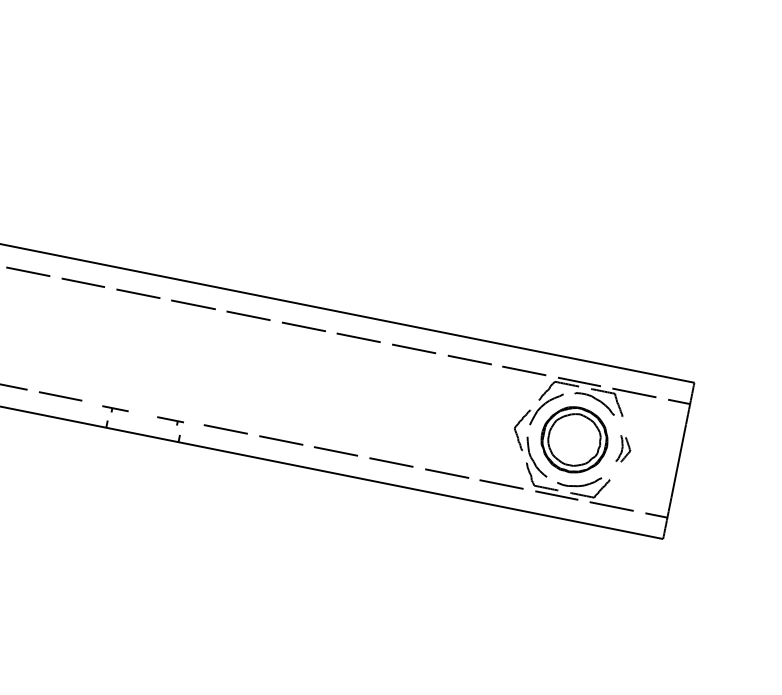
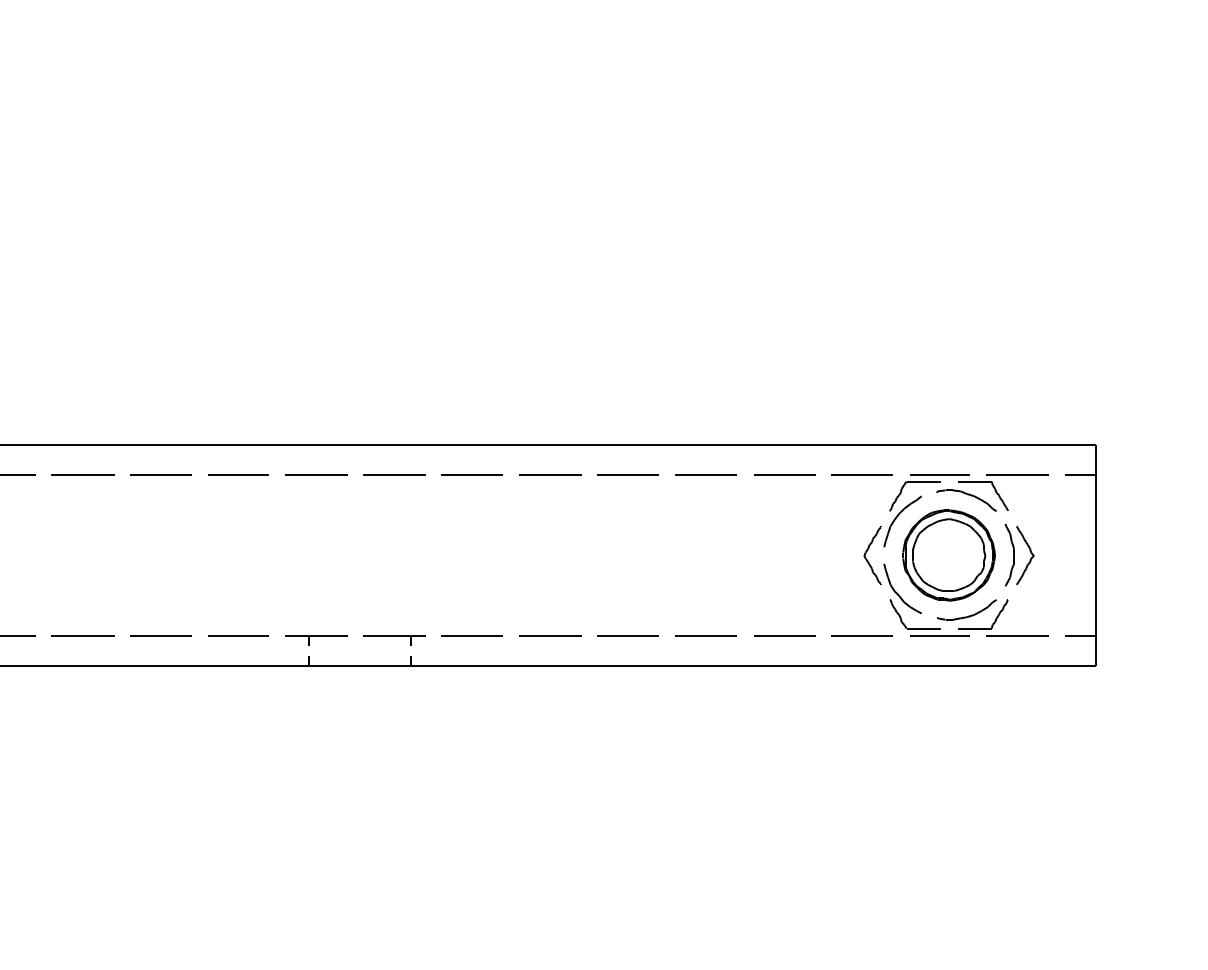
part: (115, 410) -> (316, 640), size x1.67
part: (170, 421) -> (394, 640), size x1.67
part: (624, 449) -> (1019, 554), size x1.67

